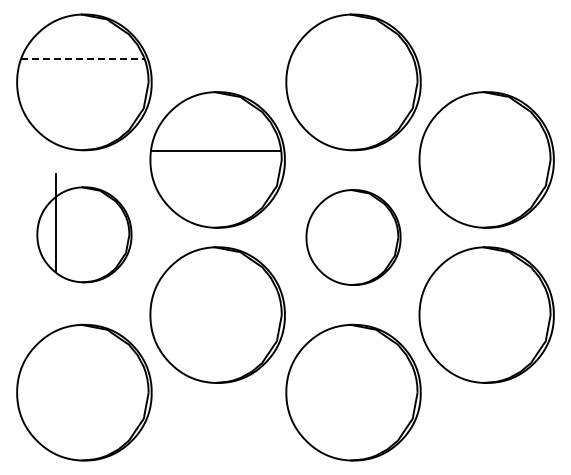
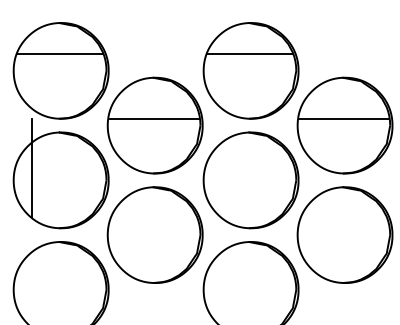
line: (83, 58) -> (60, 54), dashed -> solid
line: (351, 58) -> (249, 54), added
line: (484, 150) -> (343, 118), added
part: (84, 228) -> (61, 174), size x1.43
part: (353, 237) -> (251, 180), size x1.43

